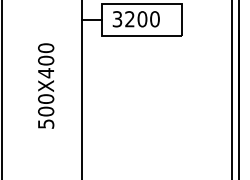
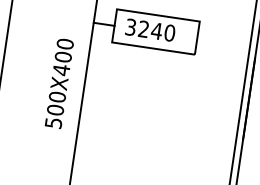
text: (142, 19) -> (156, 31), 3200 -> 3240
text: (46, 85) -> (59, 83), moved

